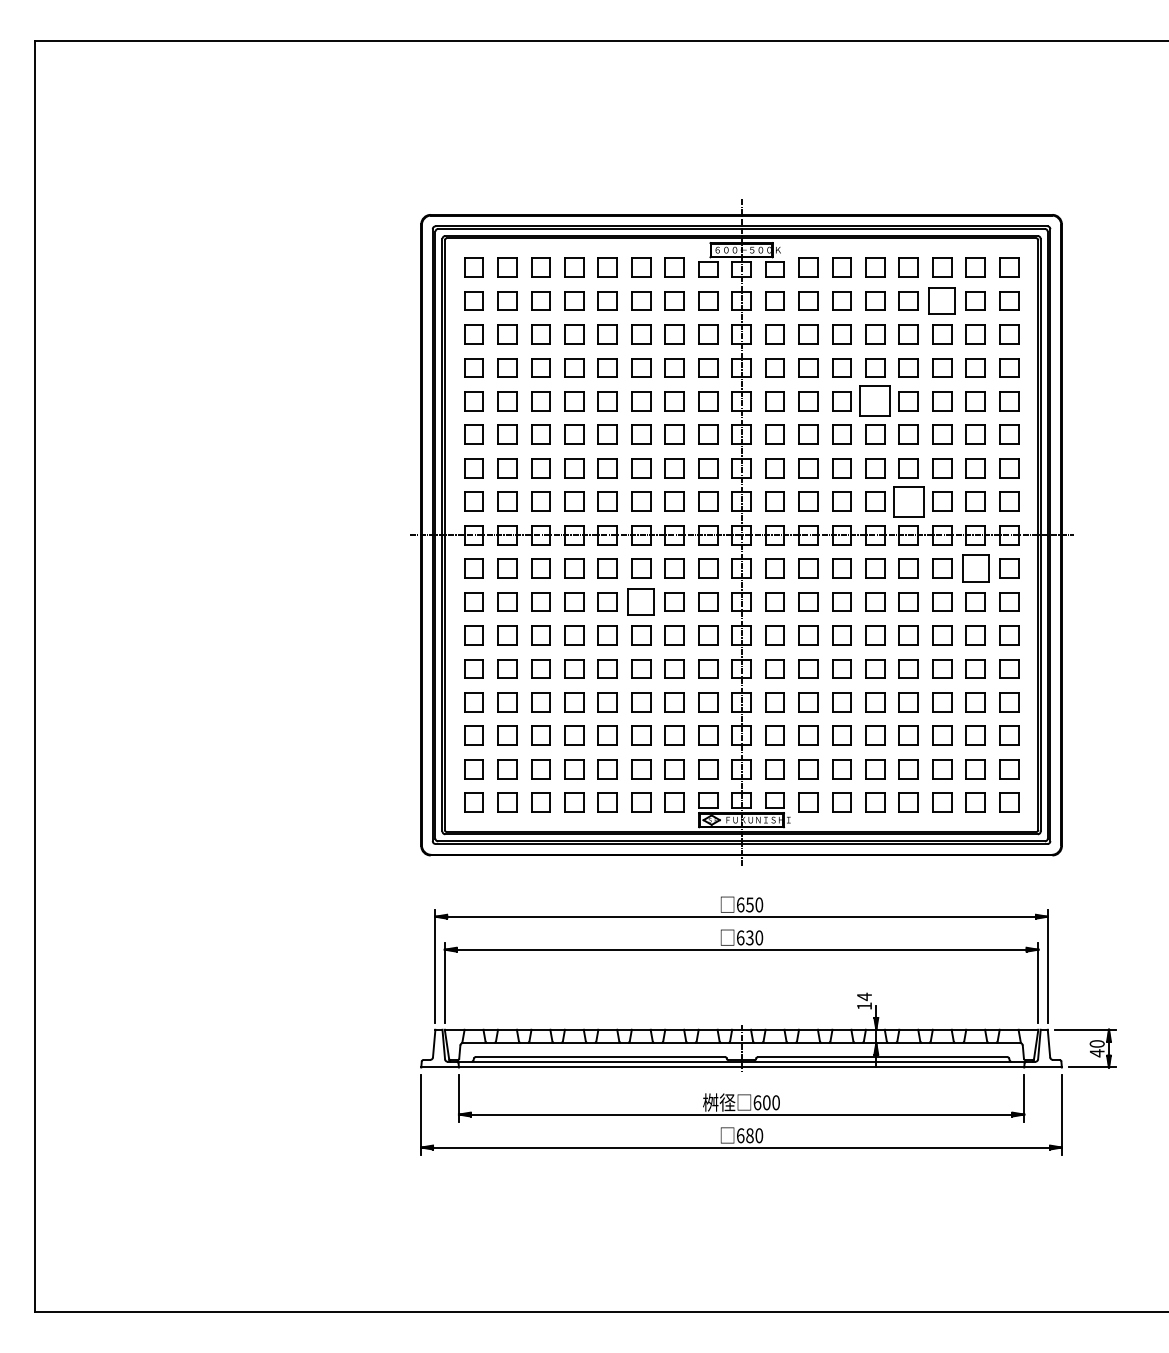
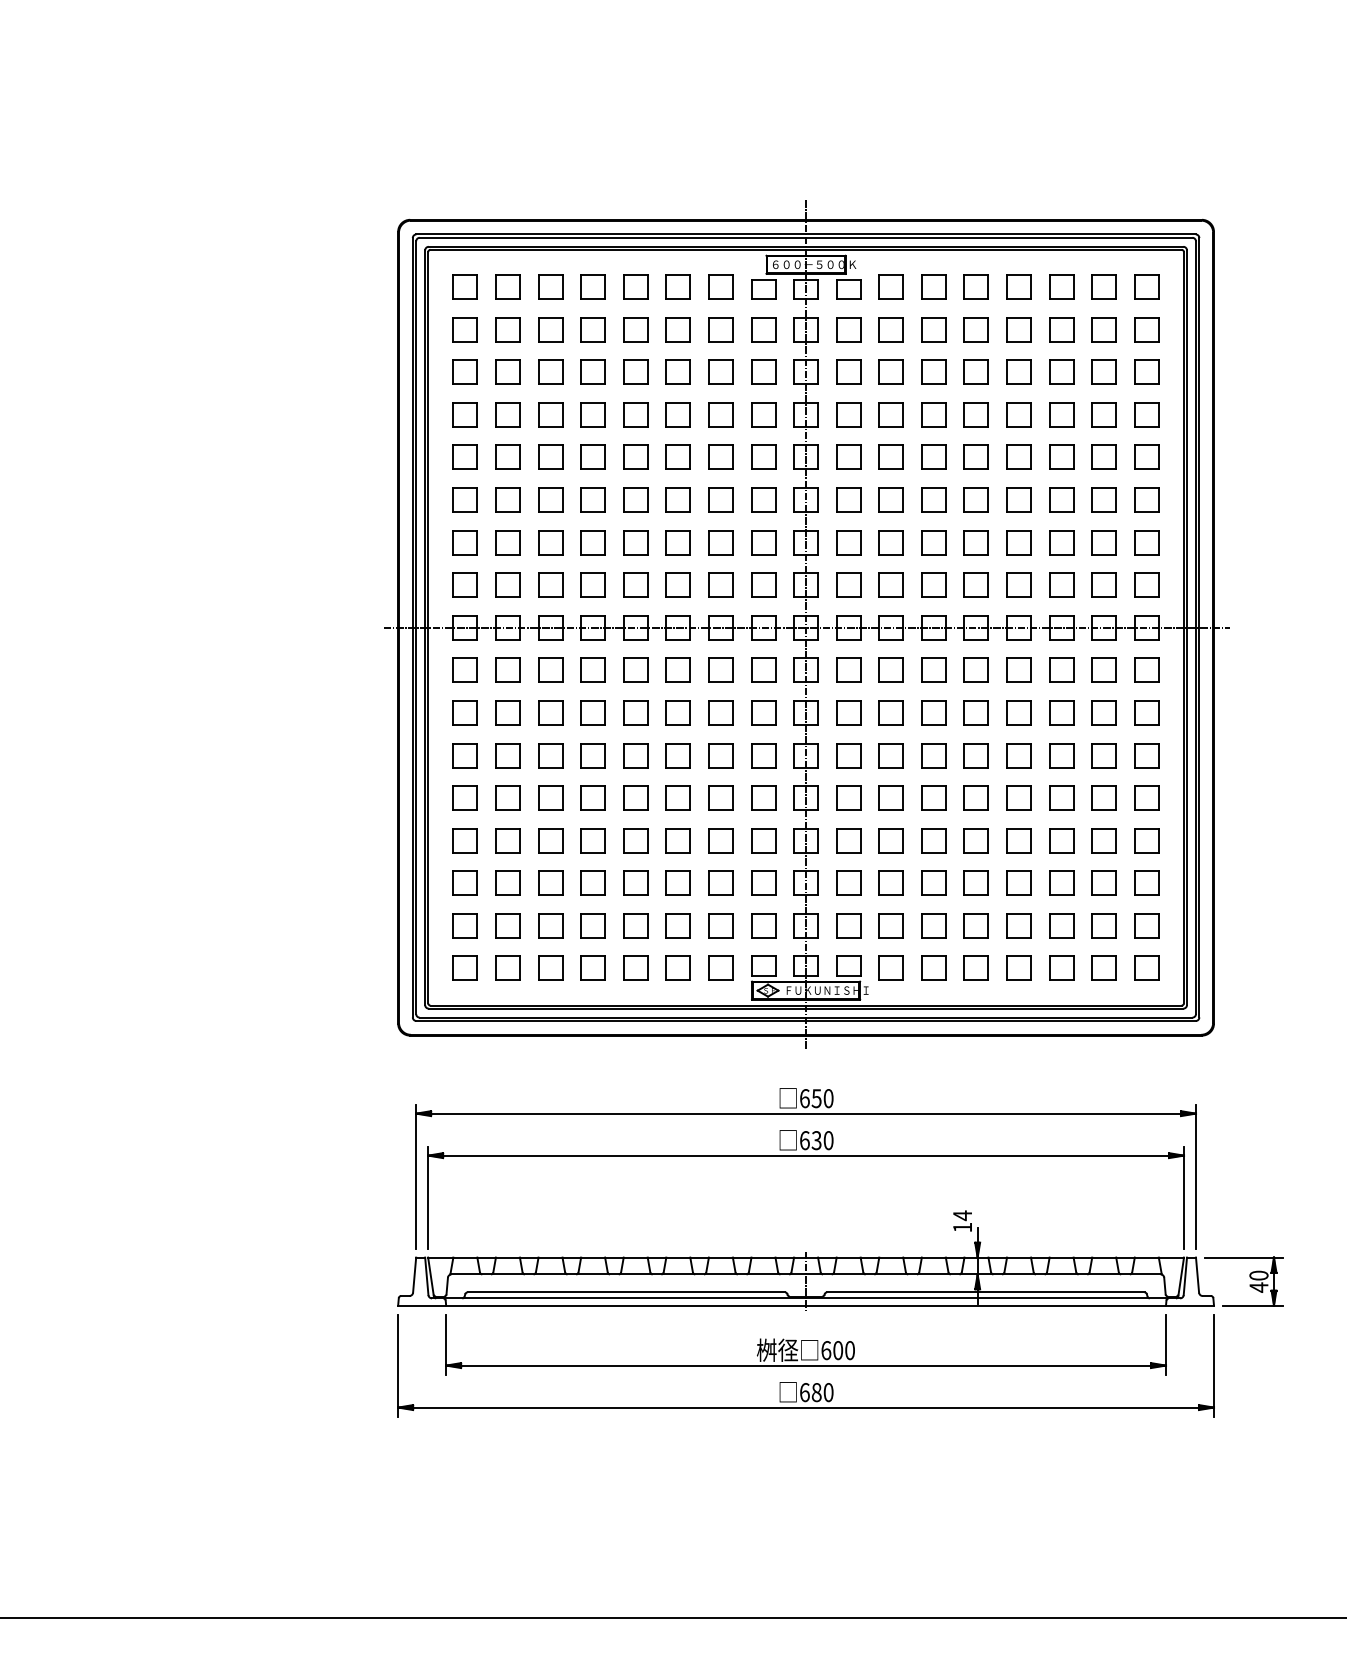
part: (942, 300) -> (1061, 328), size x0.71
part: (875, 401) -> (976, 457), size x0.62
part: (908, 501) -> (1018, 584), size x0.62
part: (975, 568) -> (1103, 670), size x0.71
part: (641, 601) -> (678, 712), size x0.71

